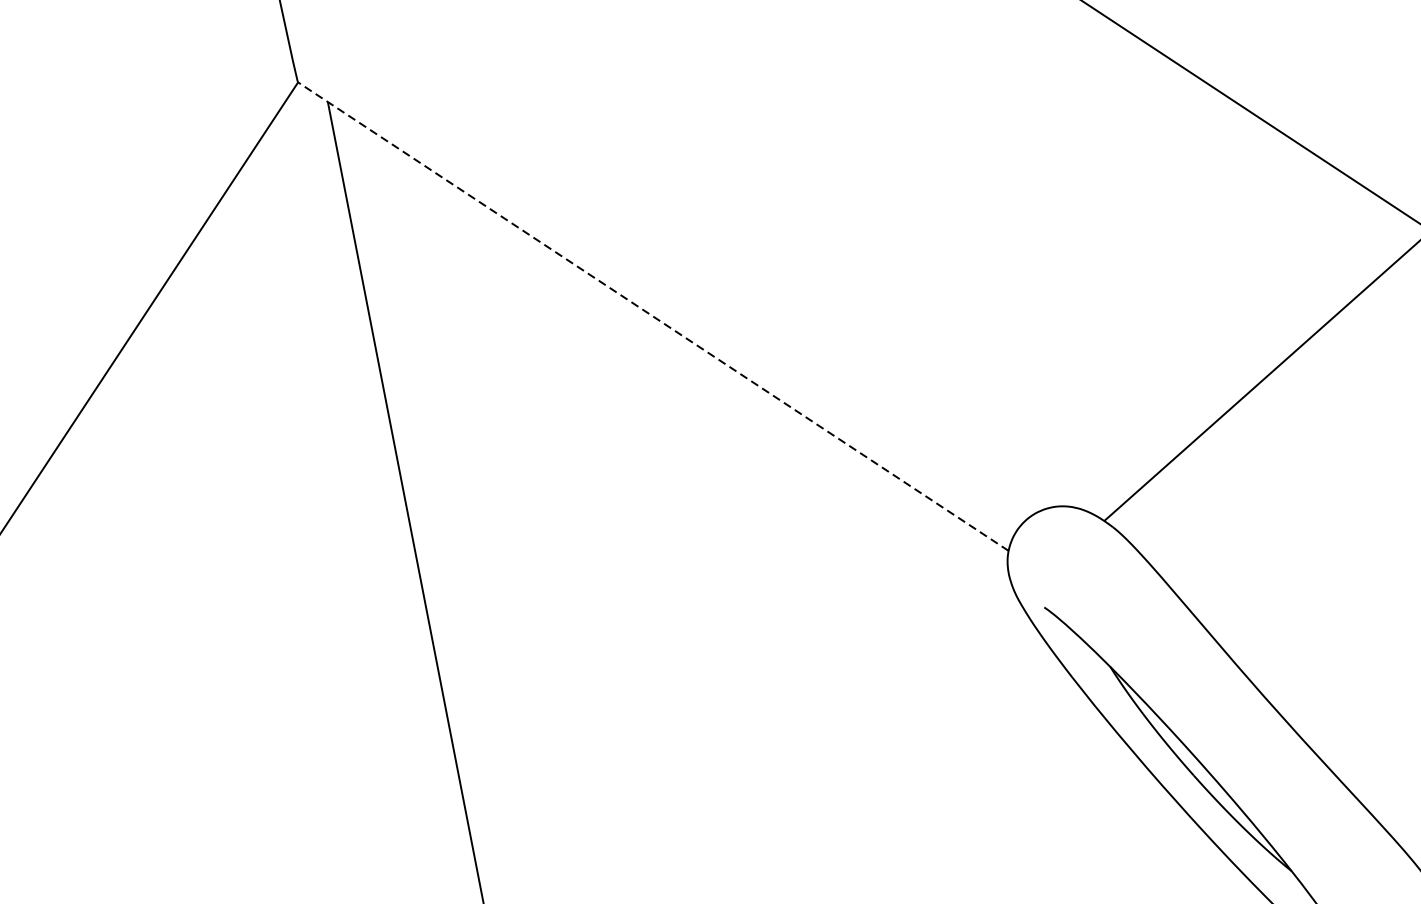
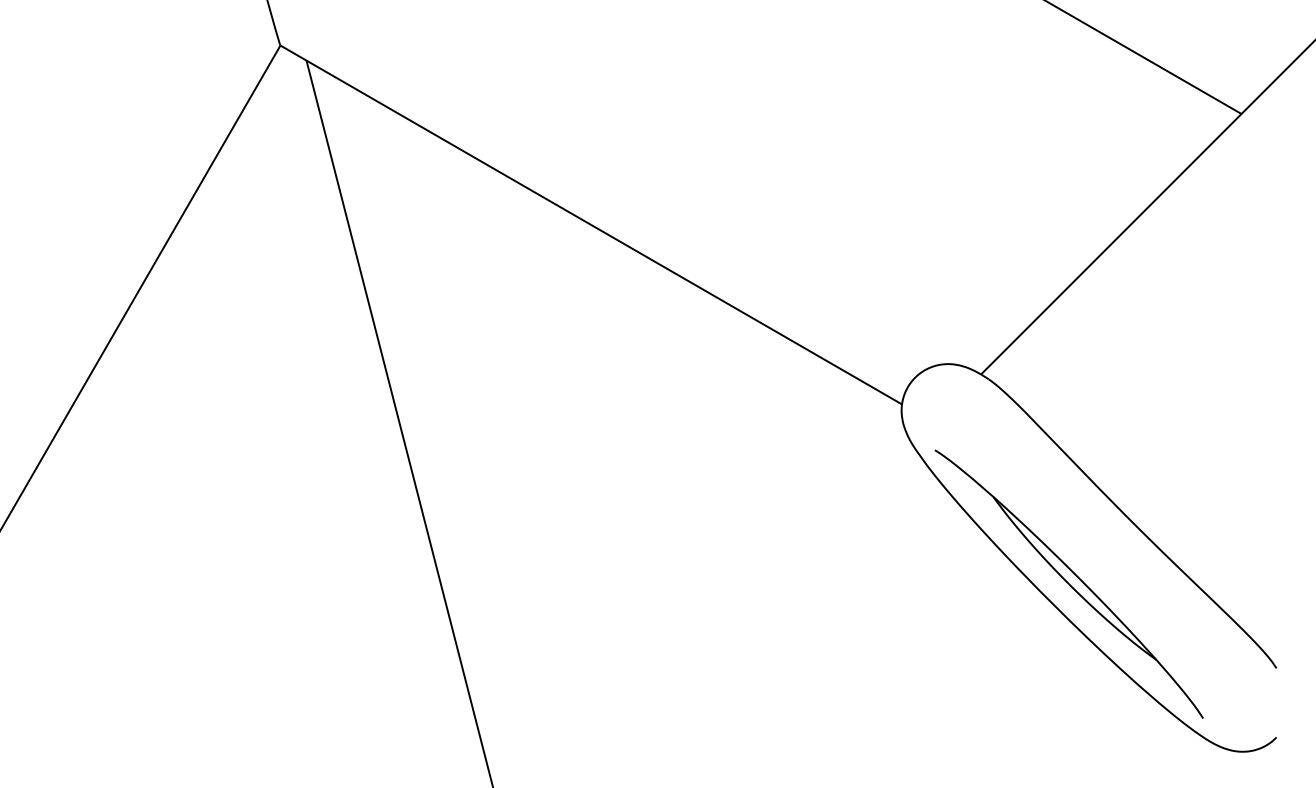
line: (653, 316) -> (591, 224), dashed -> solid

